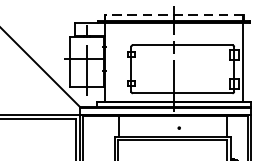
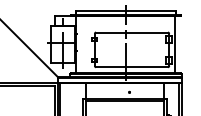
line: (173, 14) -> (125, 10), dashed -> solid

